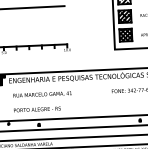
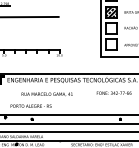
hatch: (124, 15) -> (110, 27), removed
hatch: (125, 35) -> (110, 44), removed
text: (41, 94) -> (46, 94), moved

